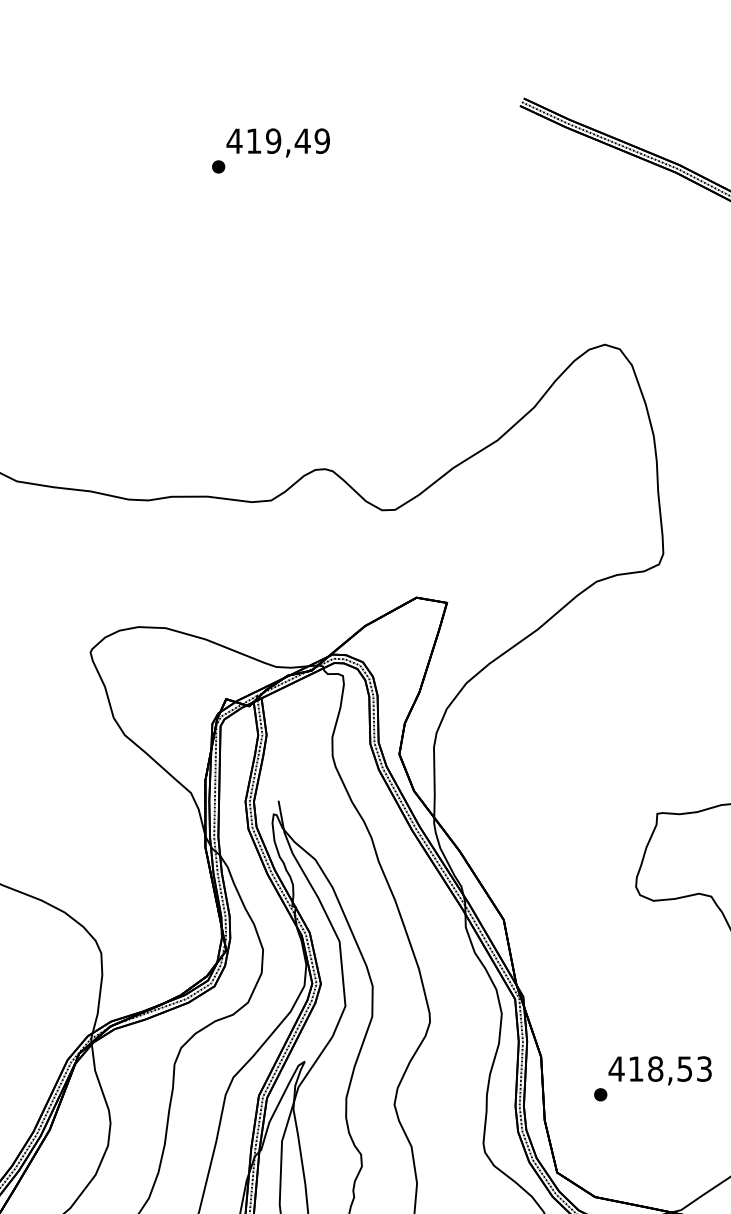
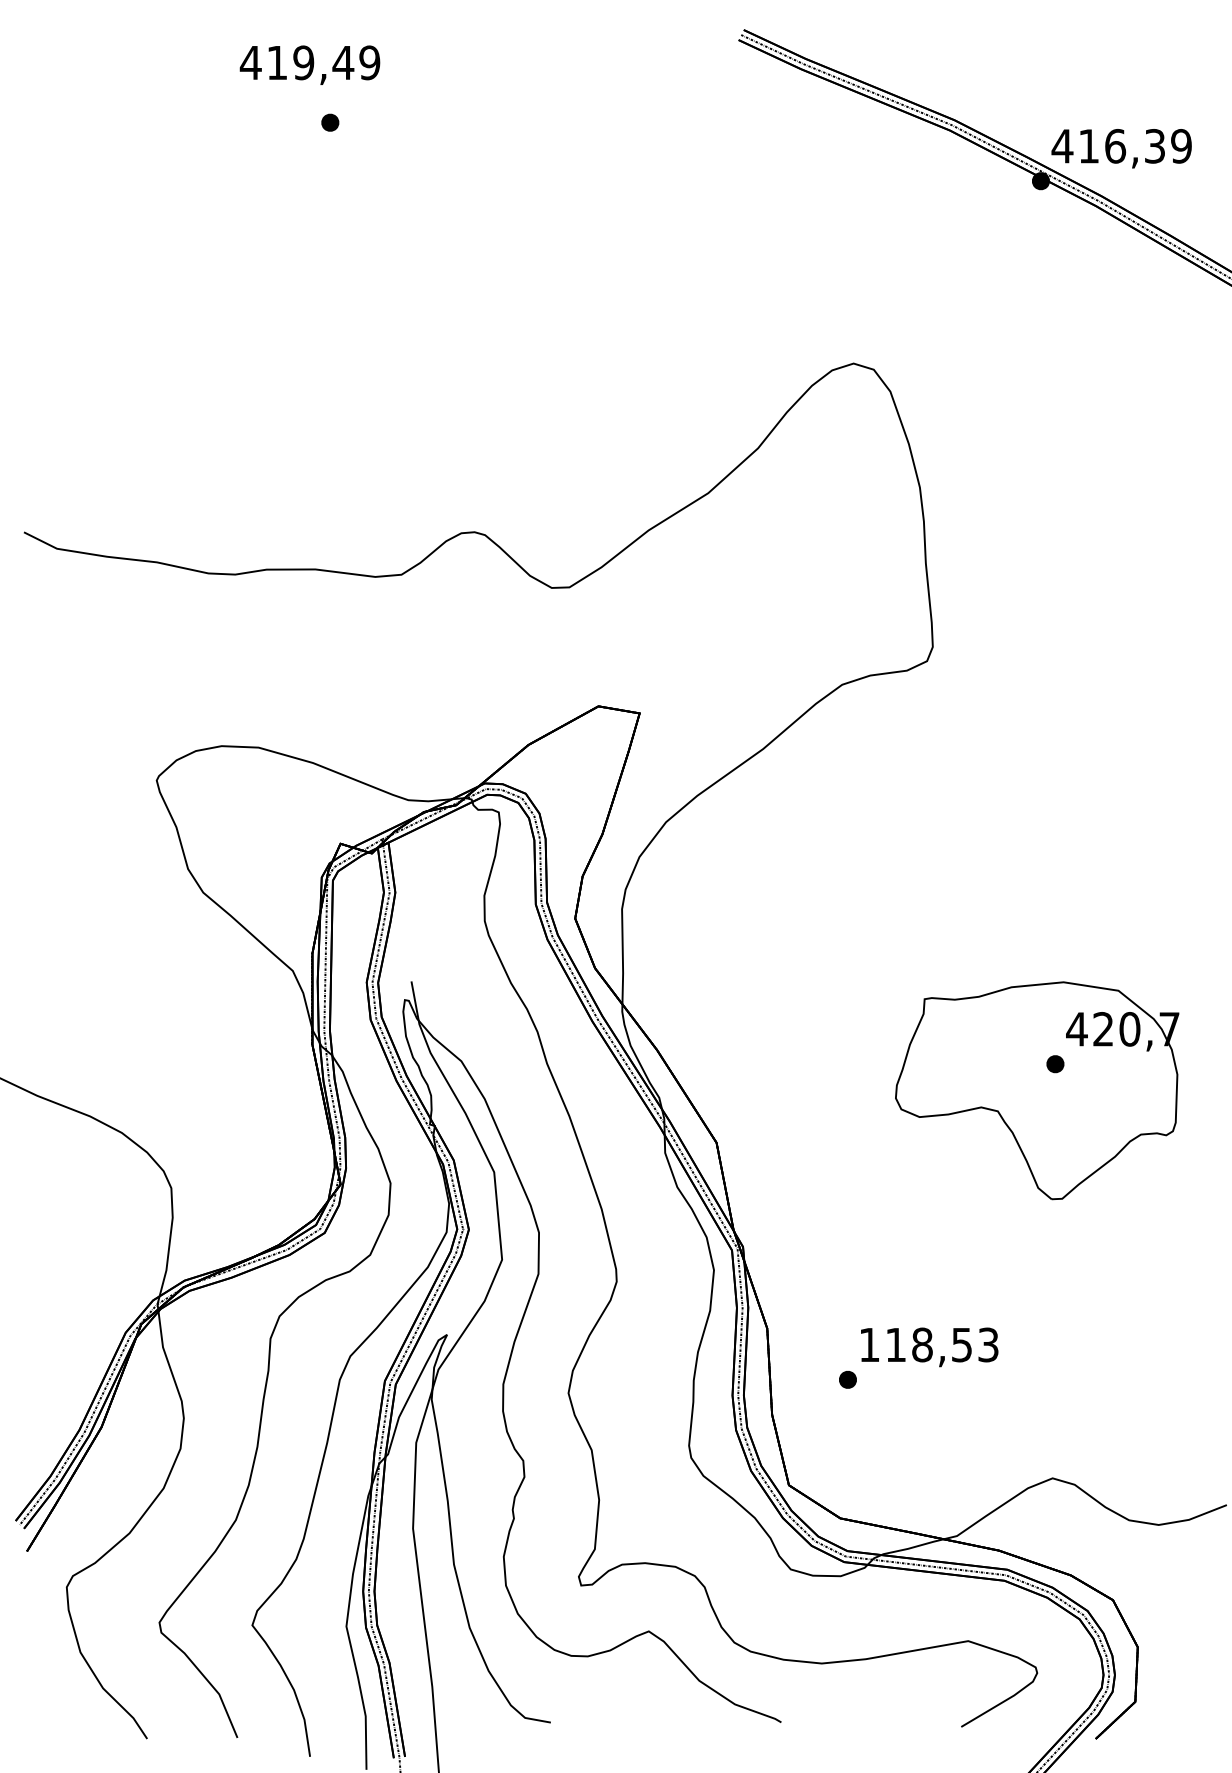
text: (277, 142) -> (309, 64), moved
text: (616, 1068) -> (869, 1344), 418,53 -> 118,53

